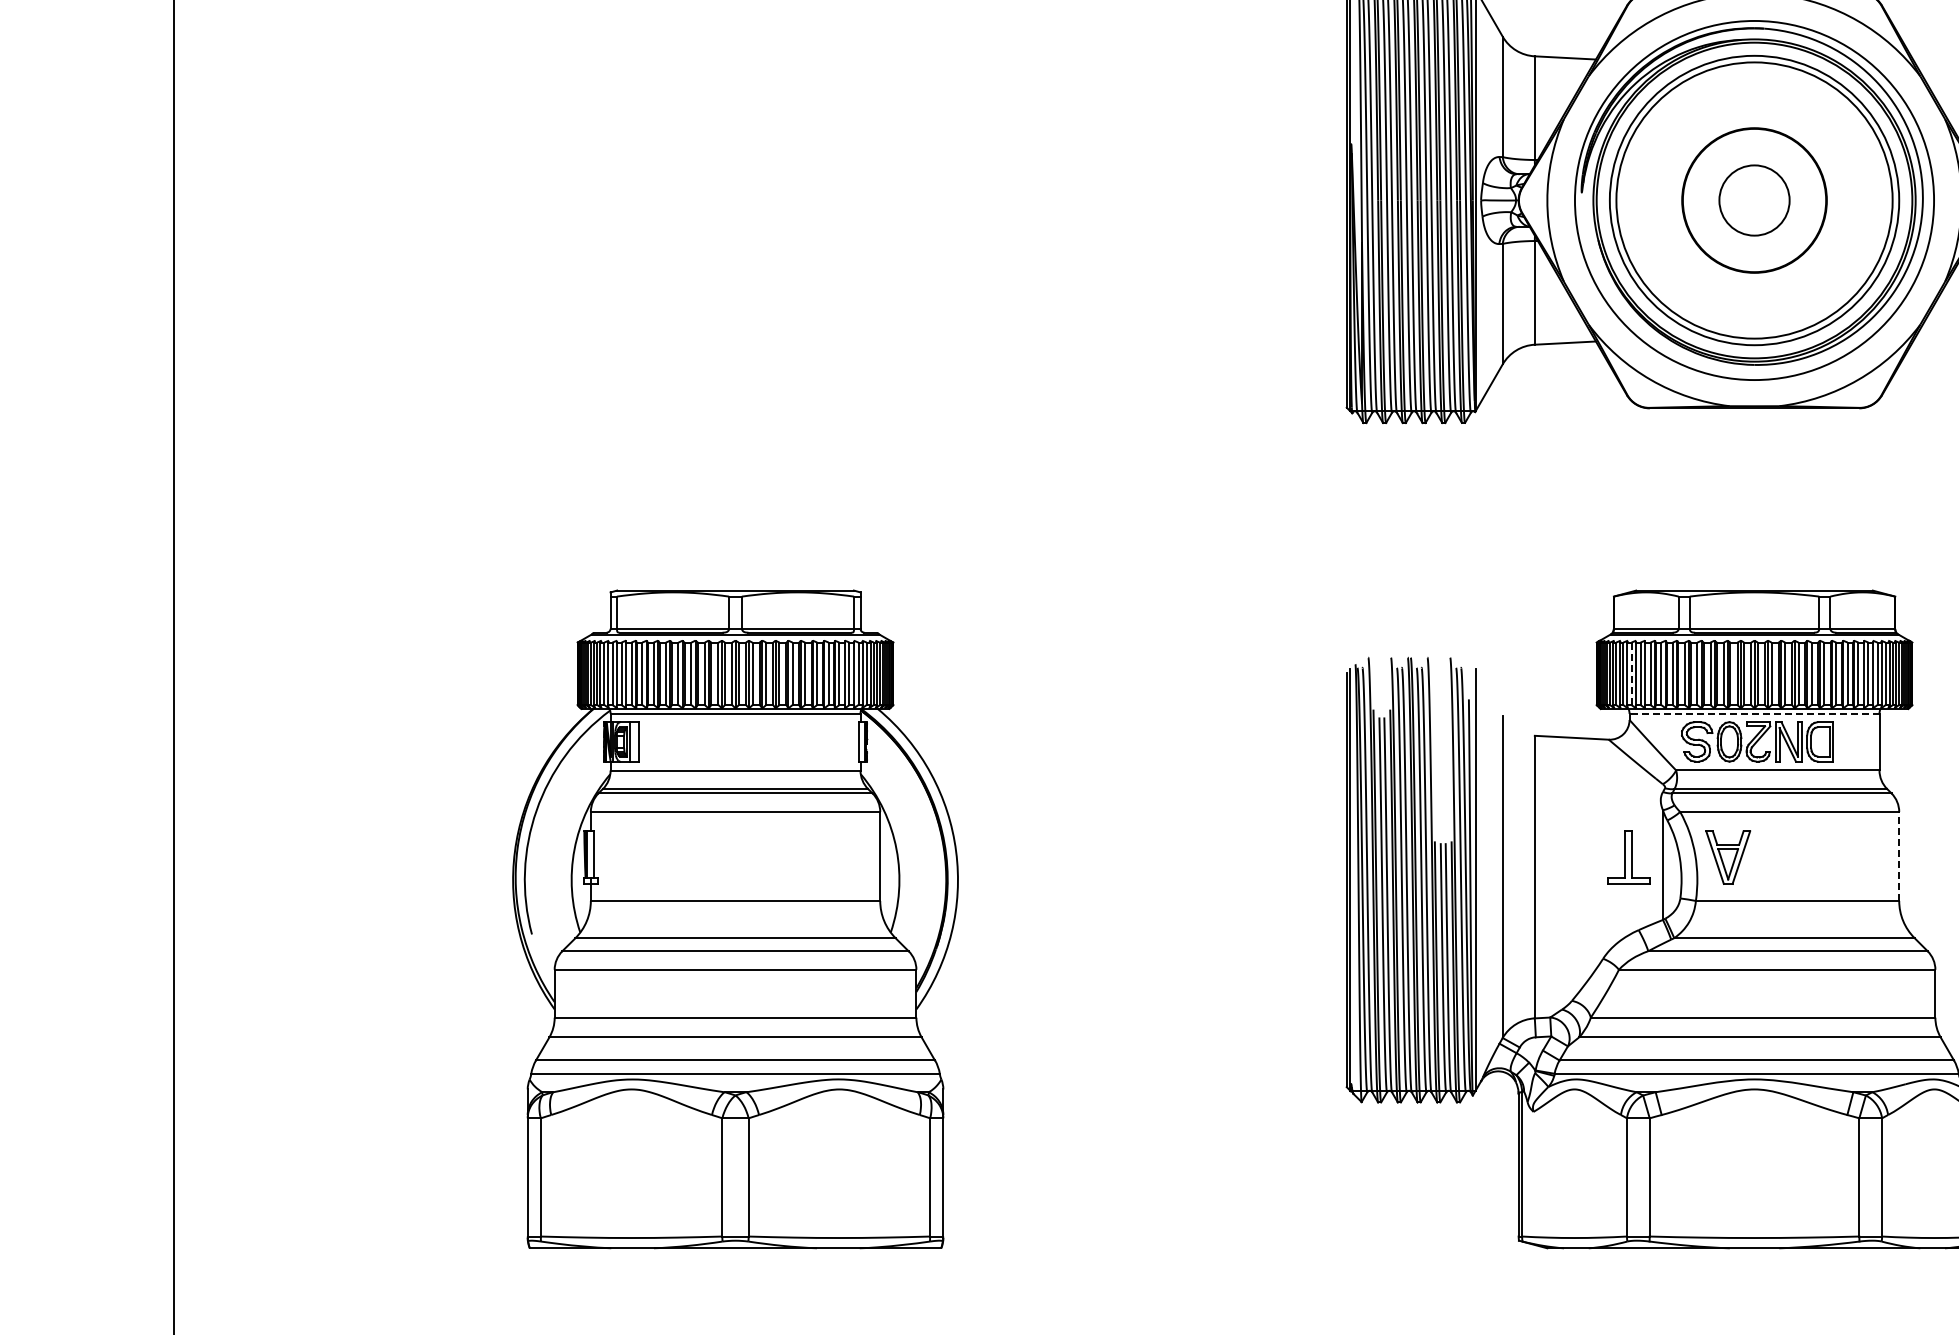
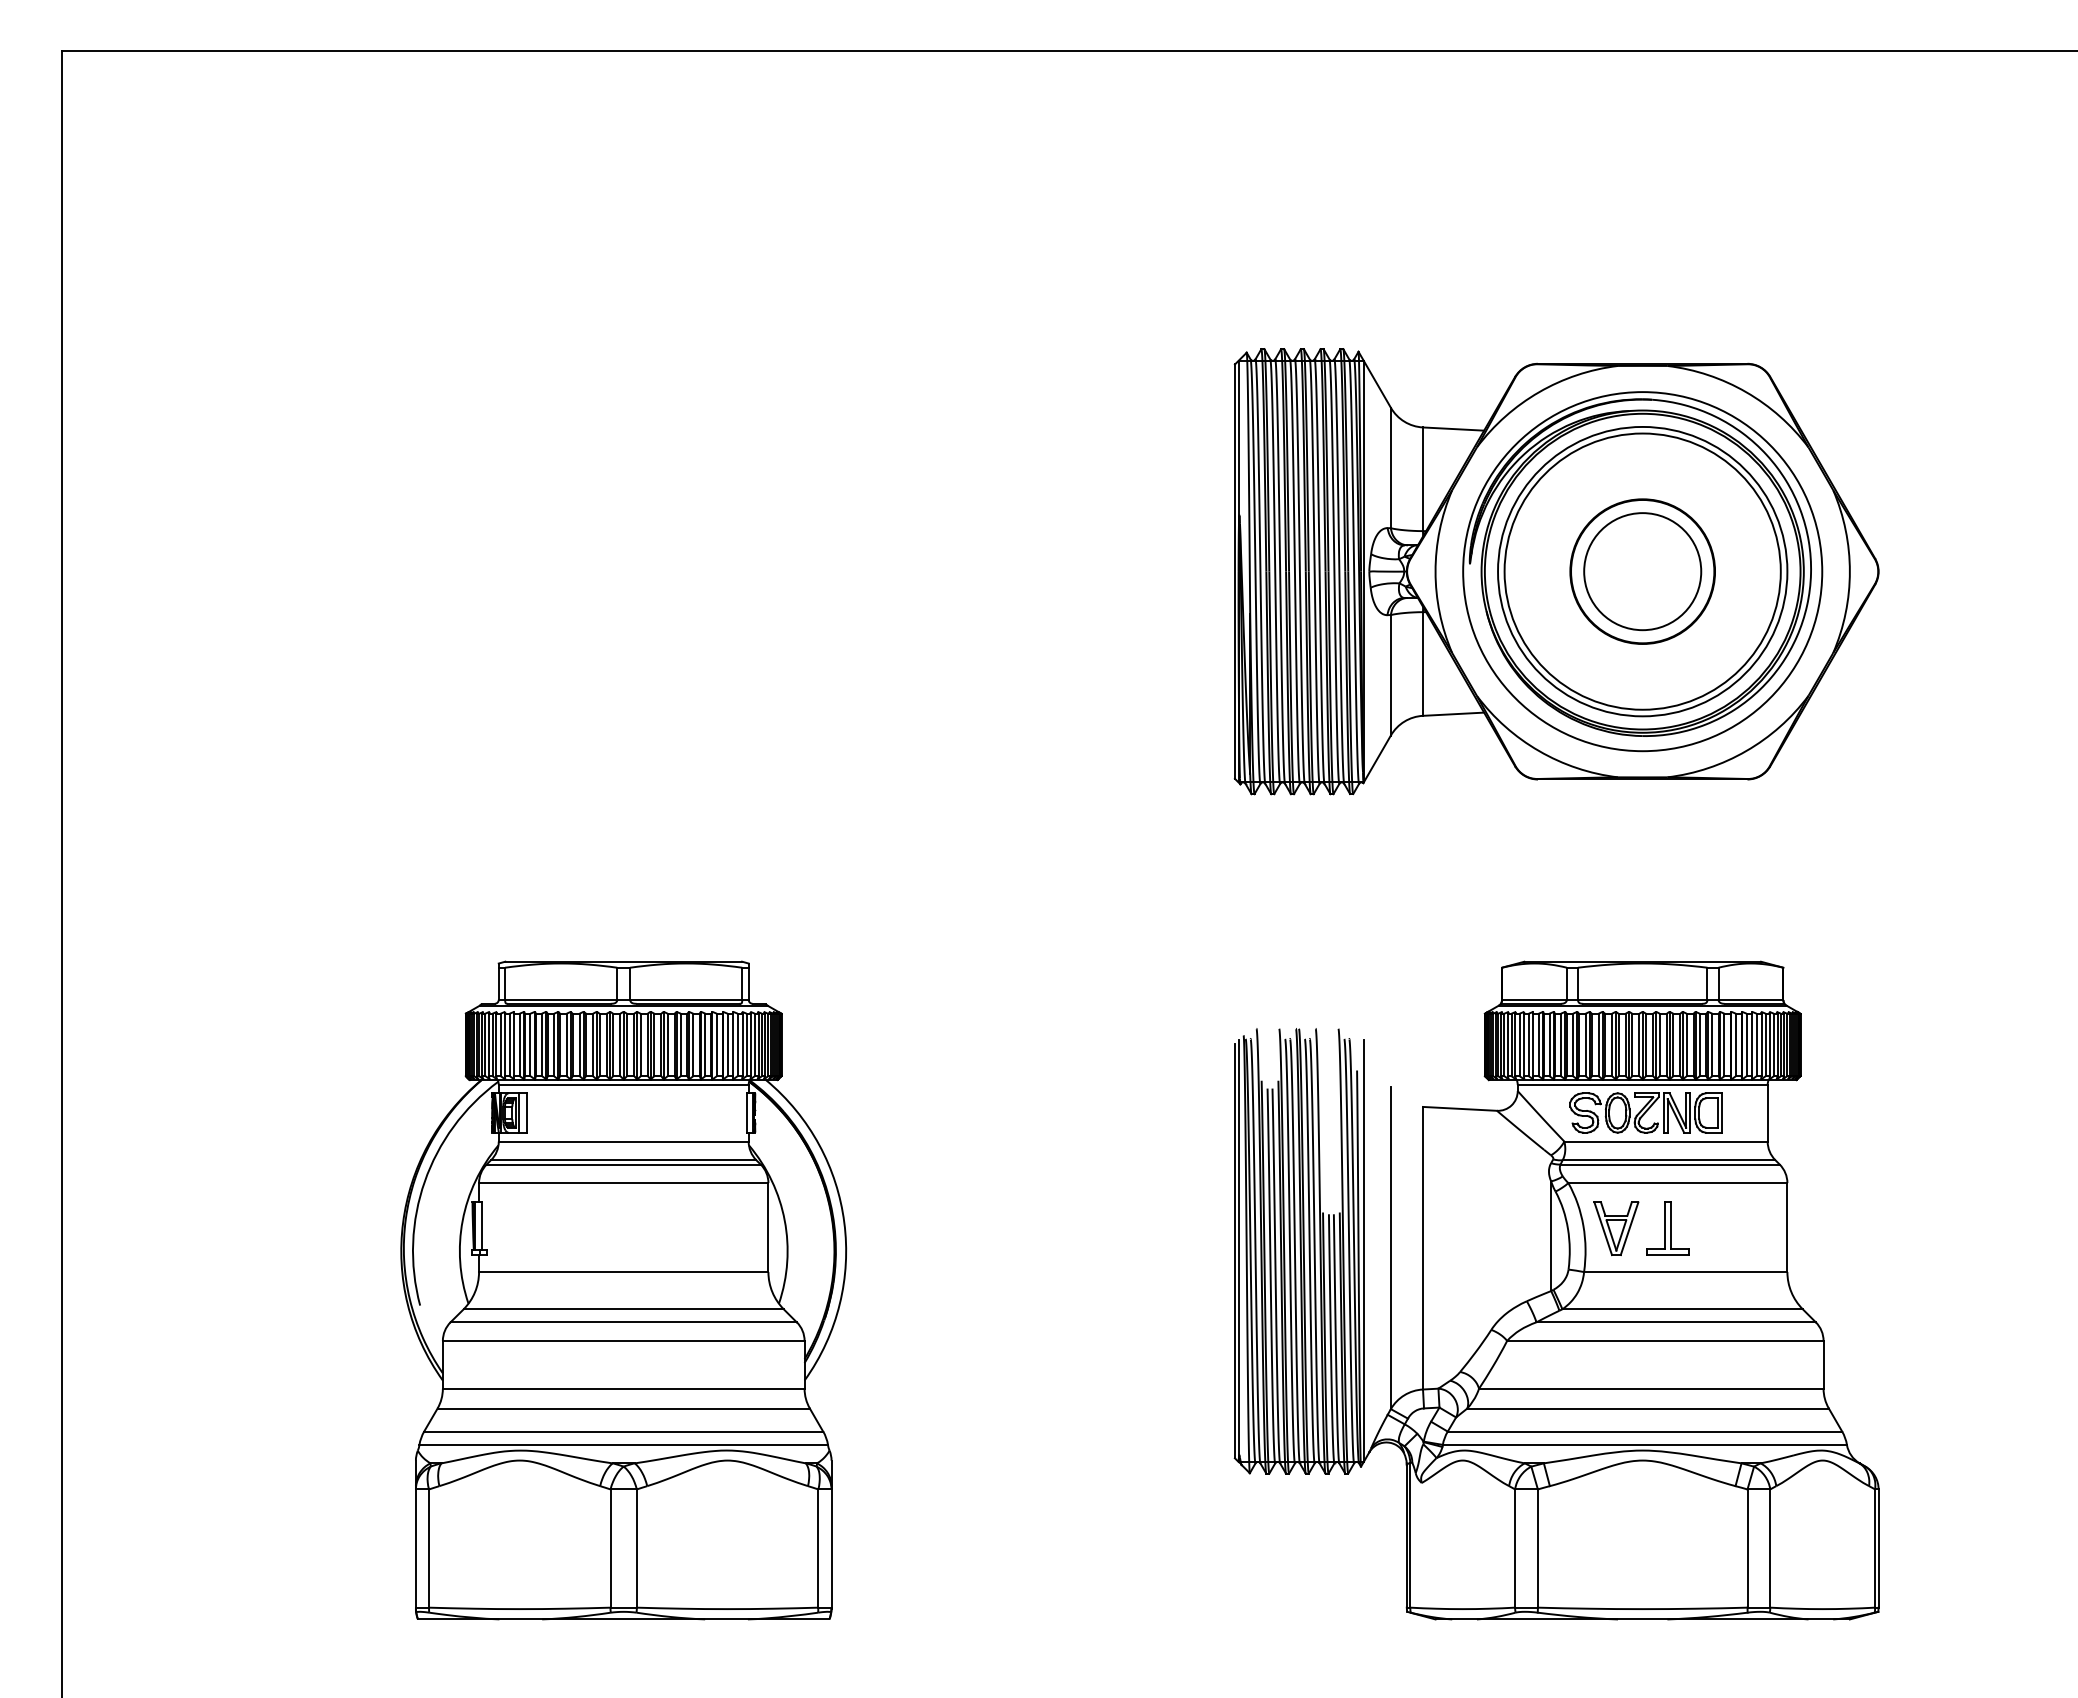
circle: (1754, 200) -> (1642, 571), size x1.67
line: (1631, 673) -> (1519, 1044), dashed -> solid
line: (1754, 714) -> (1642, 1085), dashed -> solid
line: (1899, 856) -> (1787, 1227), dashed -> solid
part: (1628, 857) -> (1667, 1228), moved

